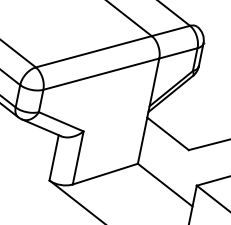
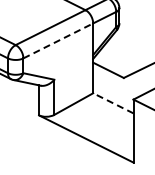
line: (101, 73) -> (58, 40), solid -> dashed
line: (165, 185) -> (113, 103), solid -> dashed

